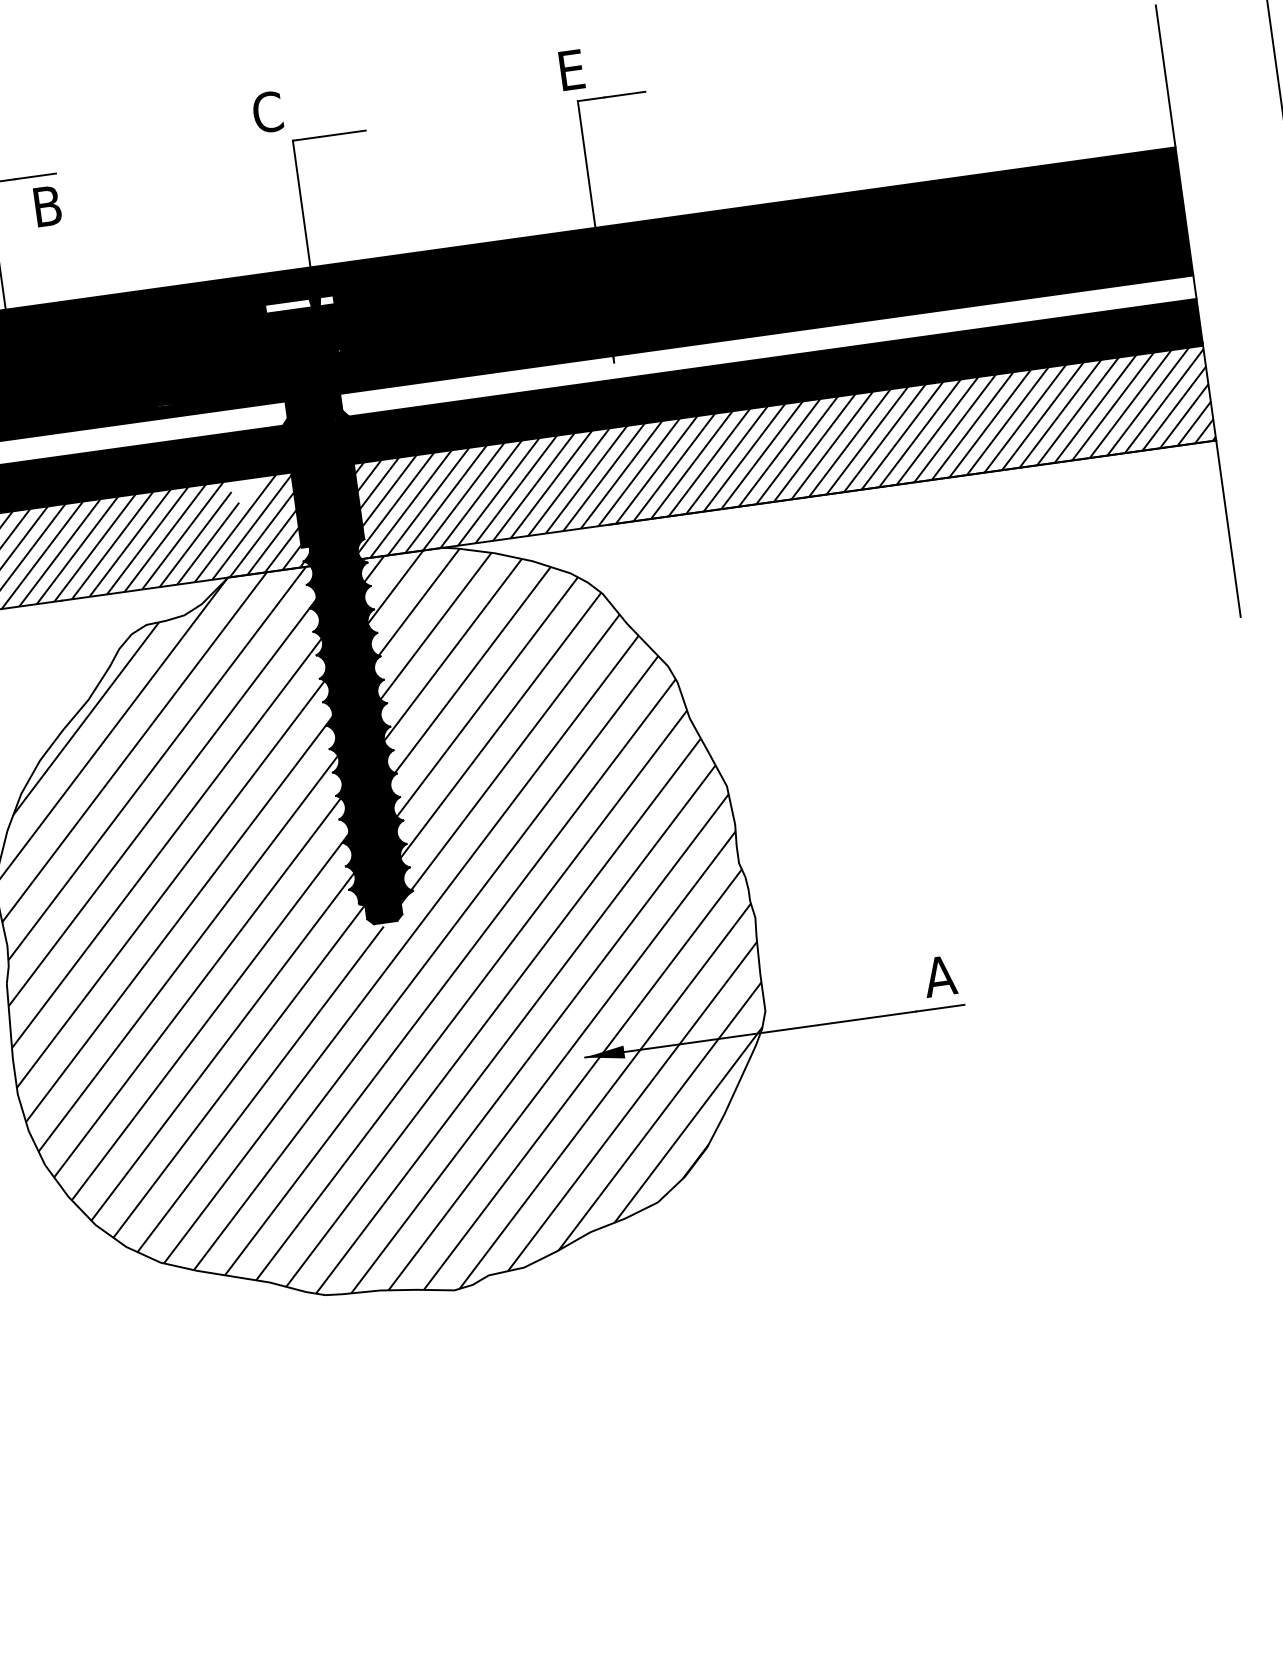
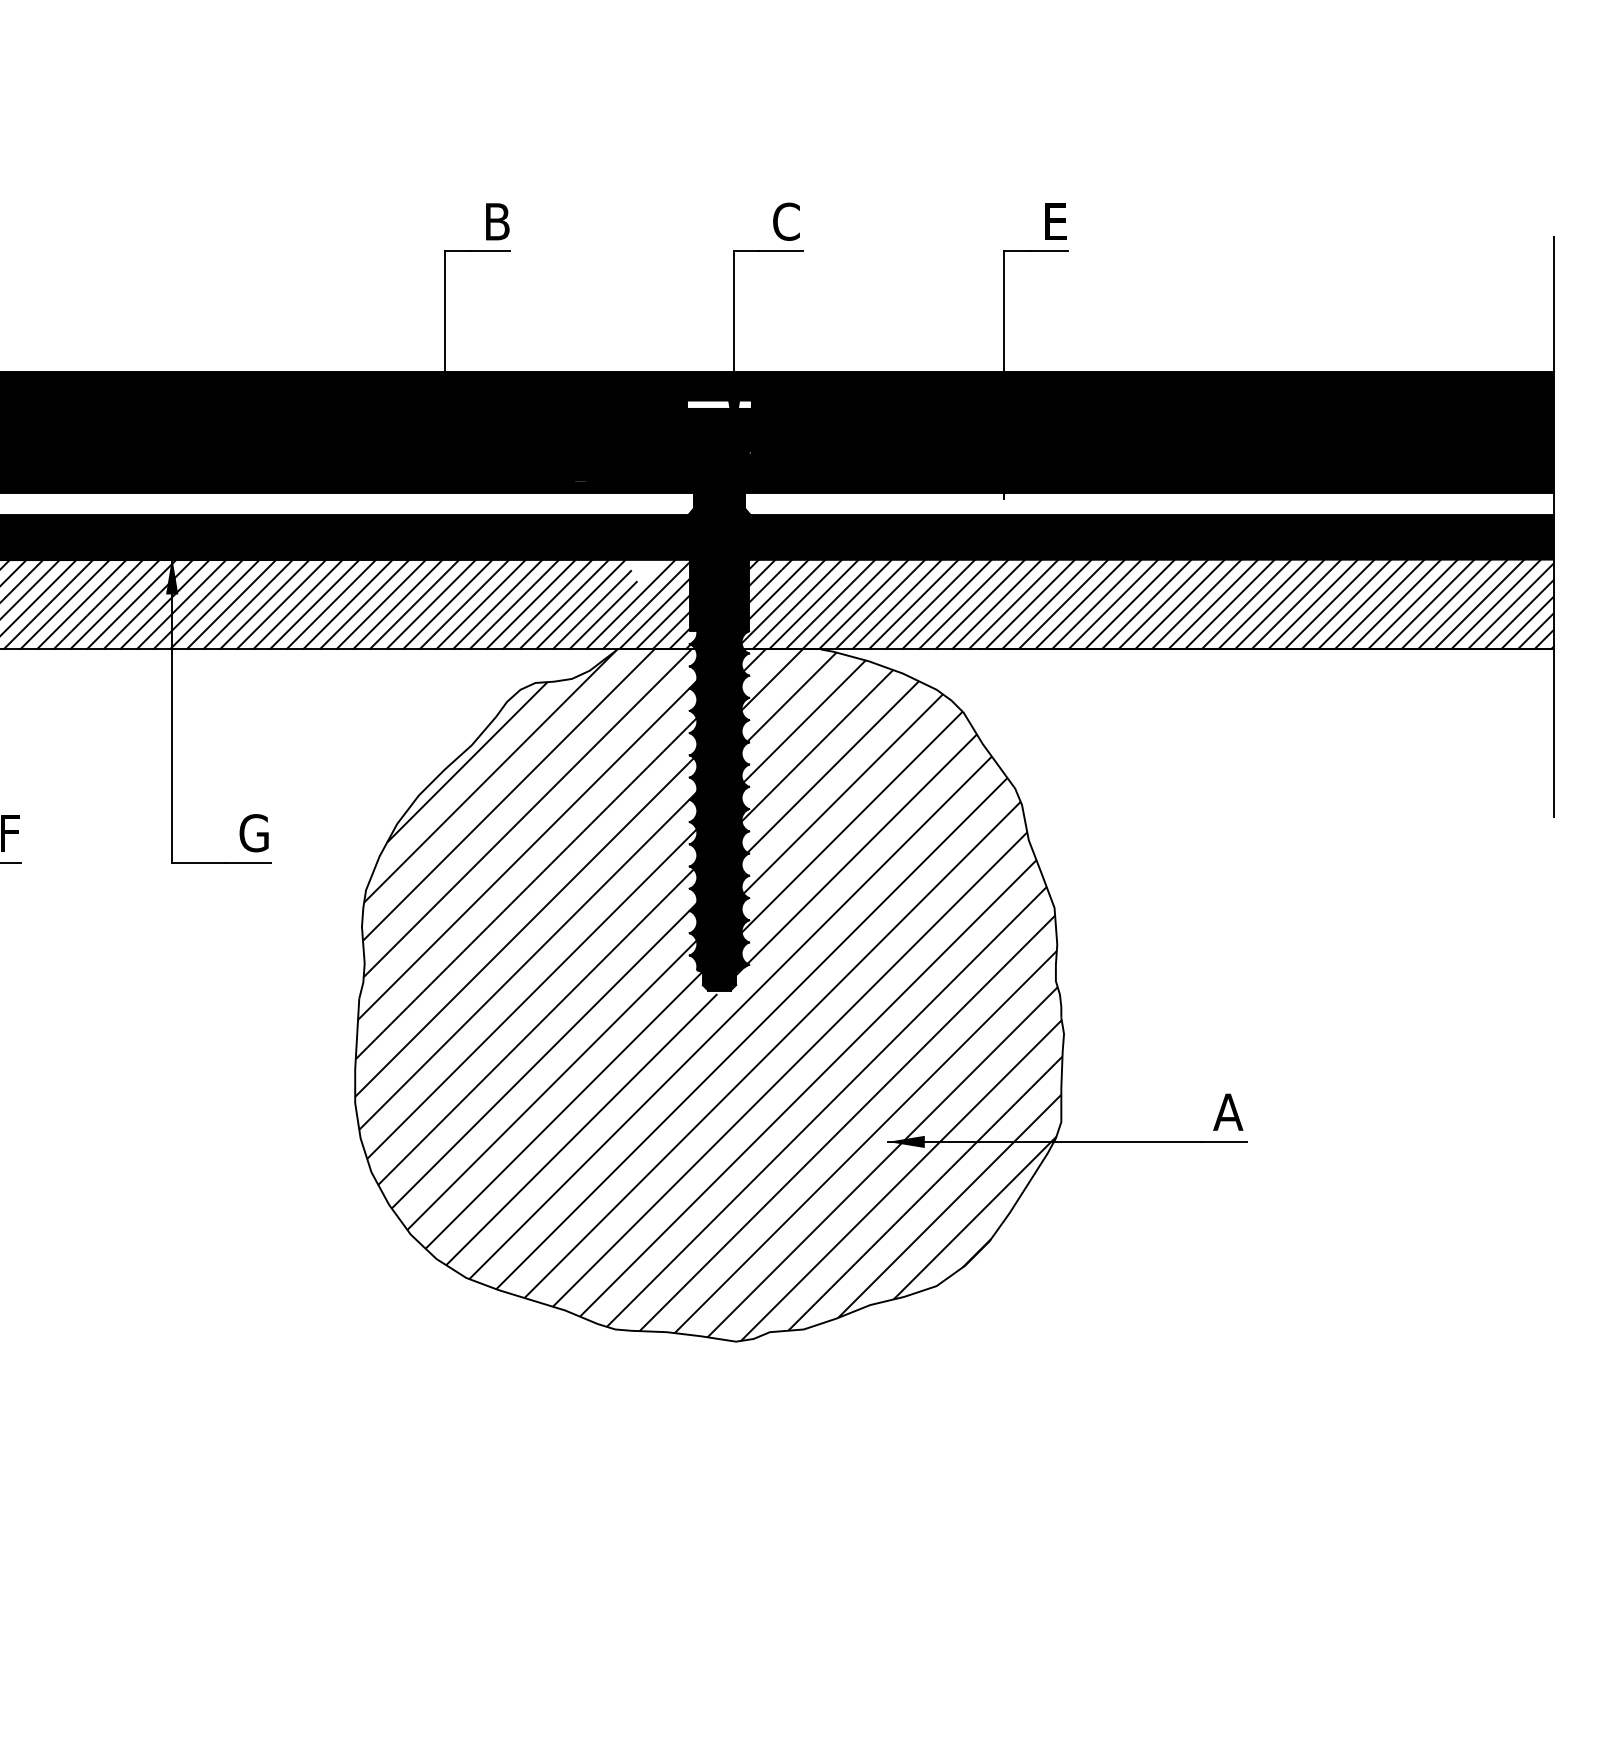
text: (571, 69) -> (1055, 221), moved
text: (267, 111) -> (786, 221), moved
text: (47, 205) -> (497, 221), moved

